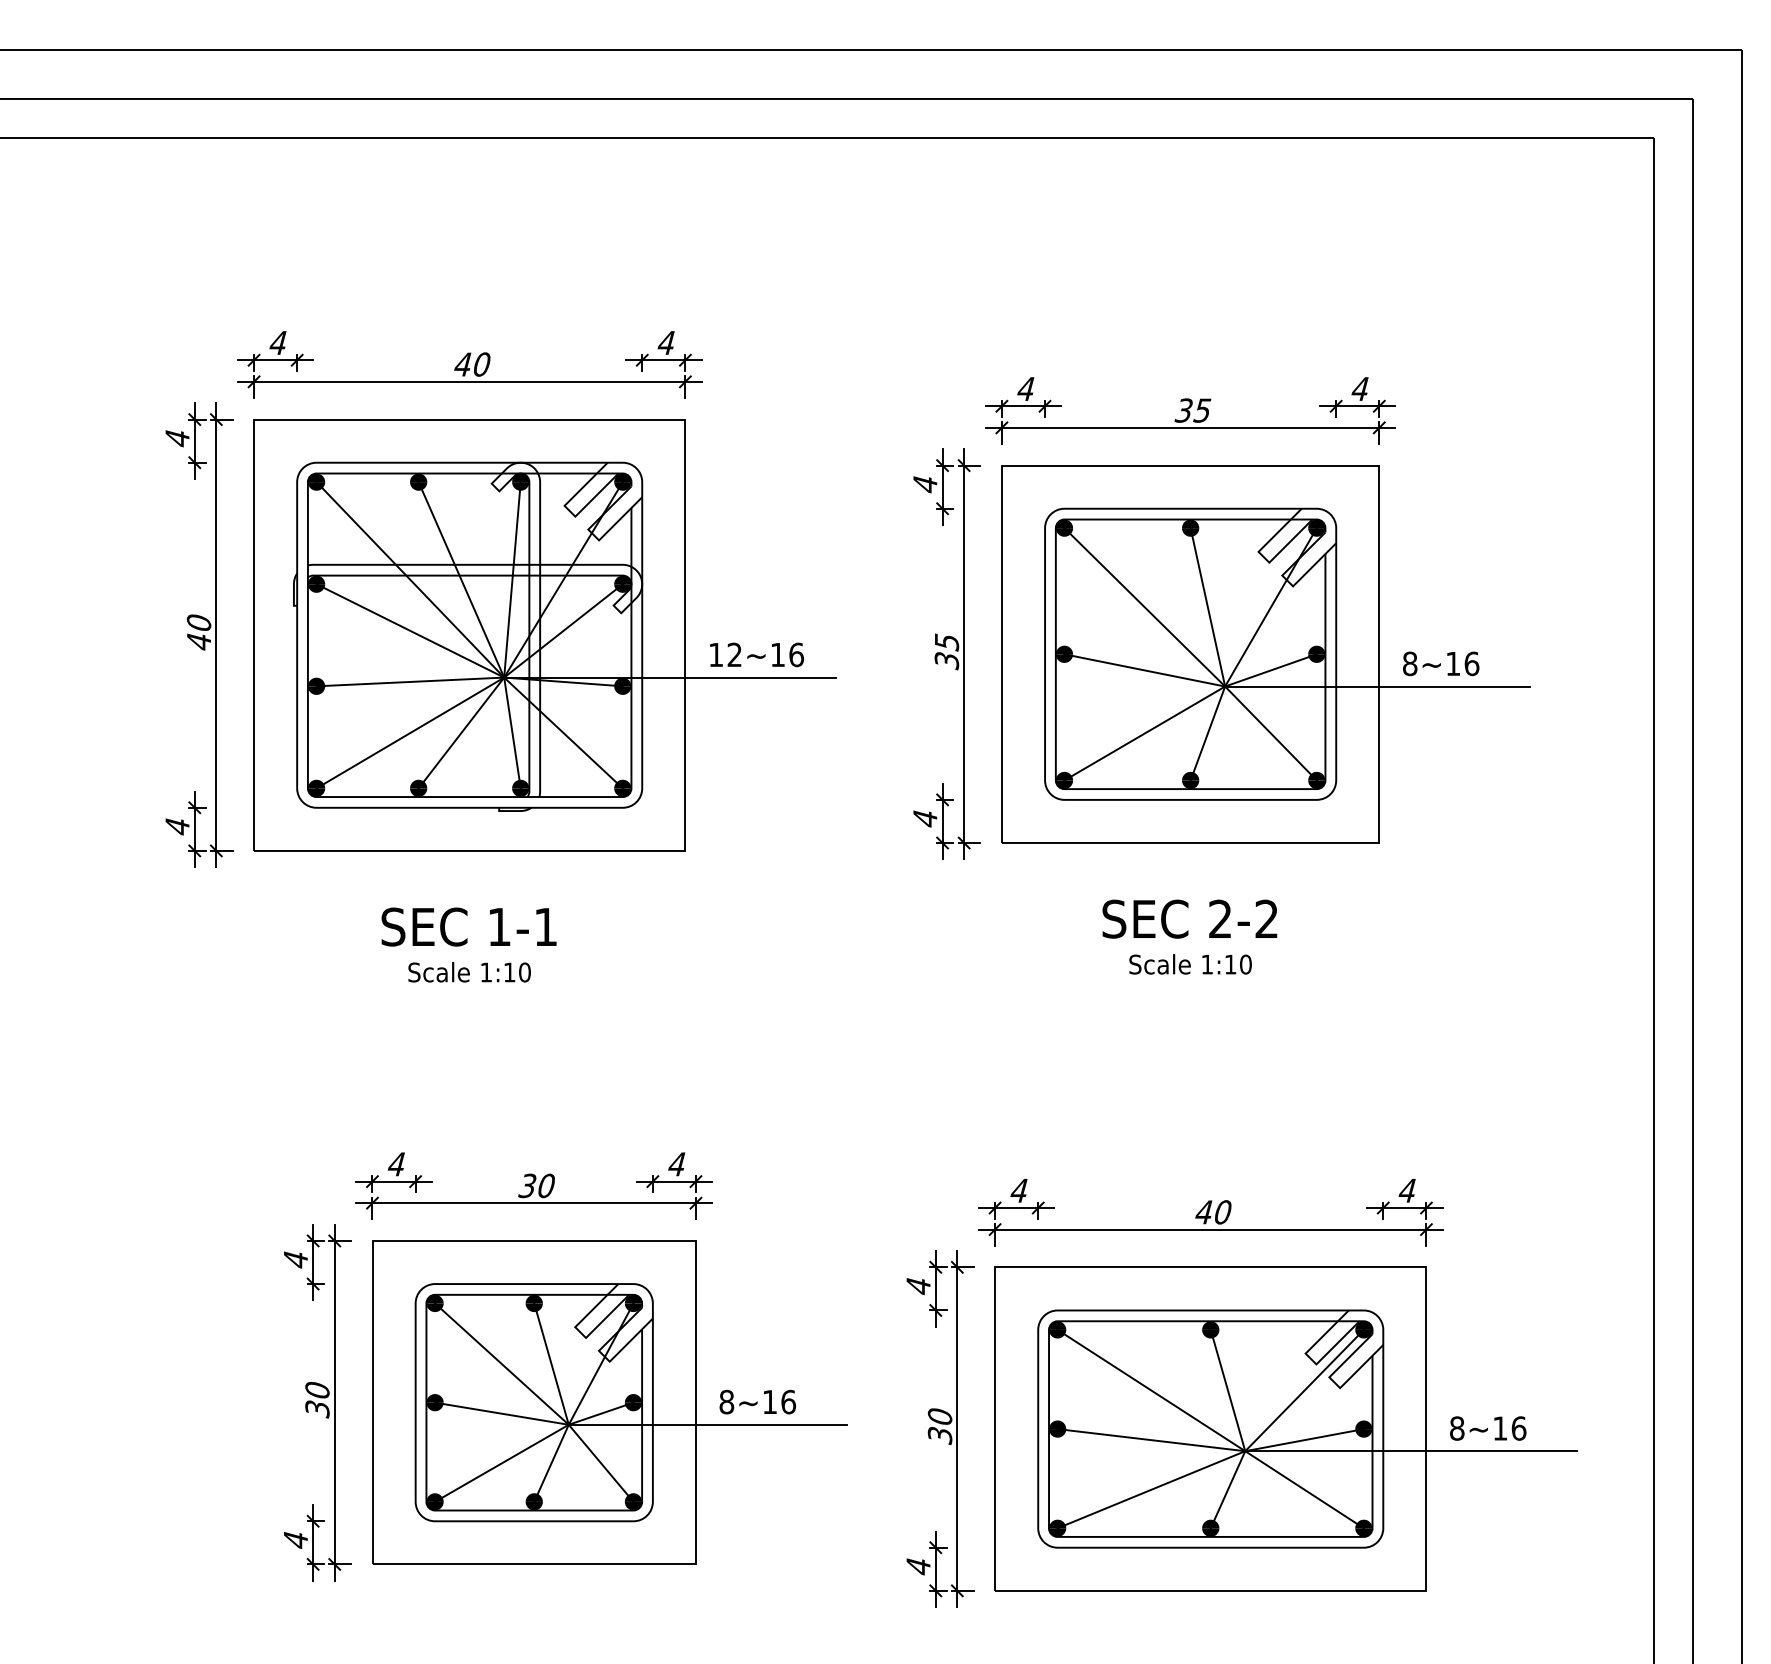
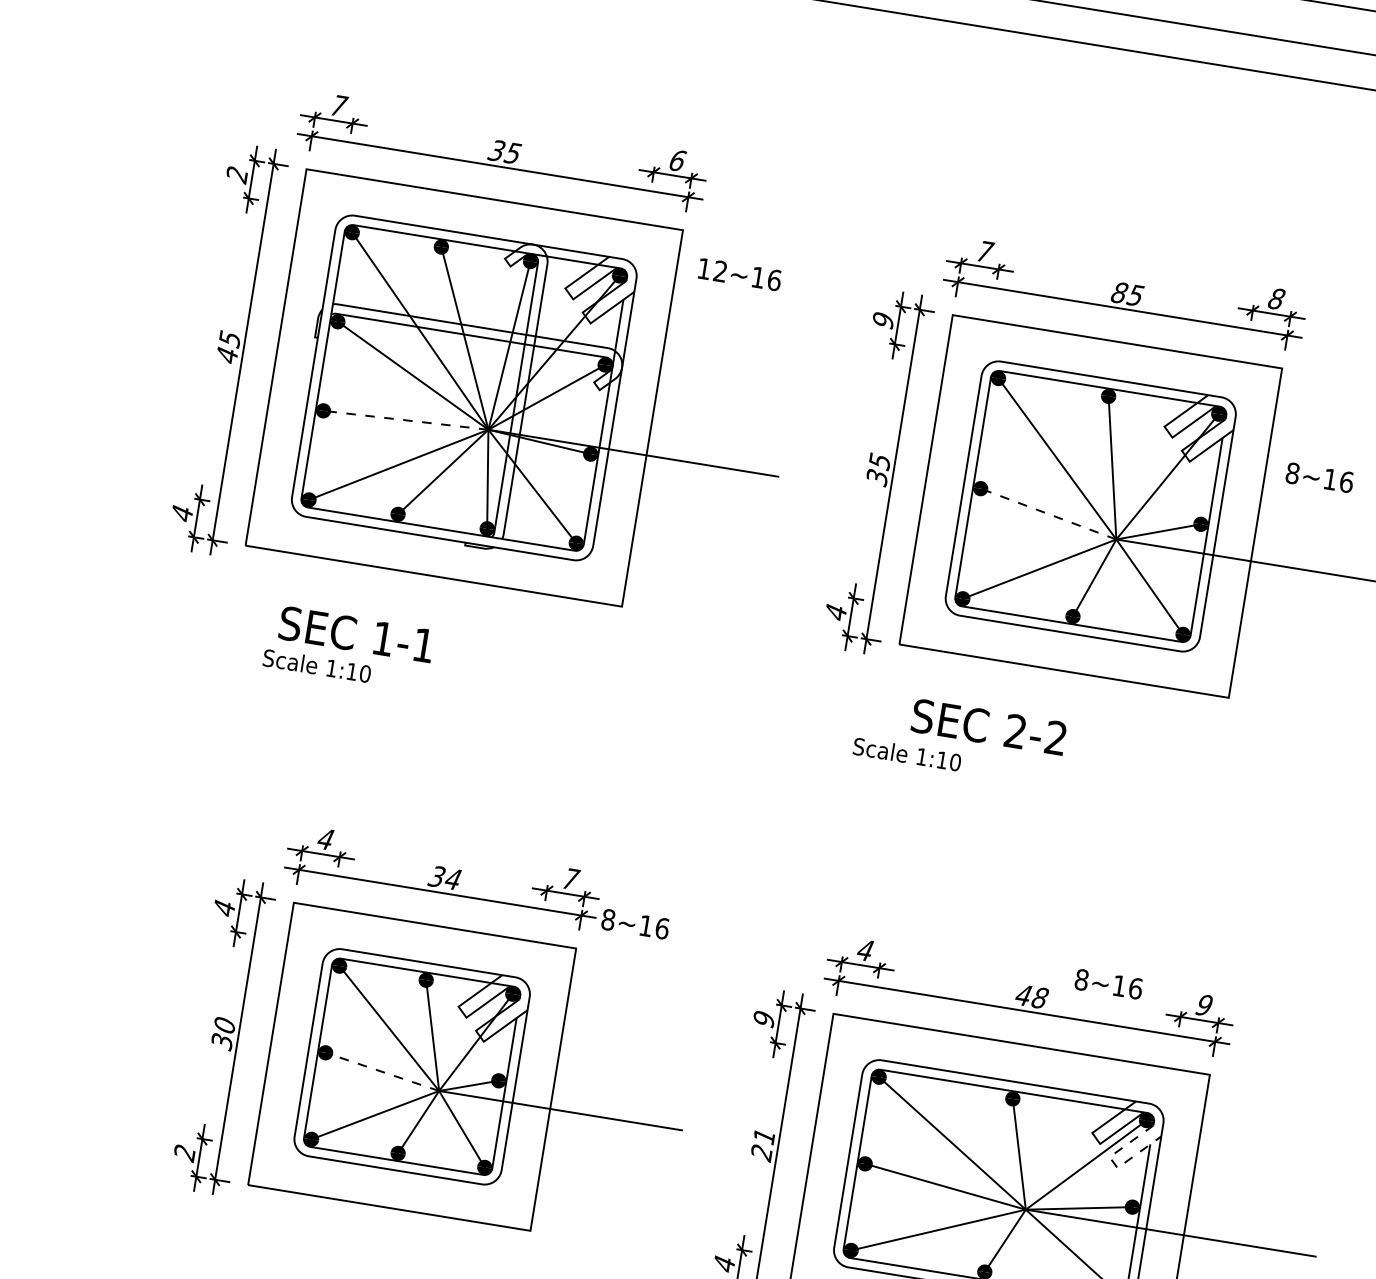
text: (278, 342) -> (338, 105), 4 -> 7
text: (666, 342) -> (677, 160), 4 -> 6
text: (471, 364) -> (504, 151), 40 -> 35
text: (1026, 388) -> (985, 251), 4 -> 7
text: (1360, 388) -> (1276, 298), 4 -> 8
text: (1183, 410) -> (1119, 292), 35 -> 85
text: (177, 438) -> (237, 174), 4 -> 2
text: (925, 484) -> (883, 320), 4 -> 9
text: (198, 623) -> (229, 339), 40 -> 45
text: (756, 654) -> (739, 274), moved
text: (1441, 663) -> (1320, 477), moved
line: (1144, 670) -> (1048, 514), solid -> dashed
line: (410, 681) -> (406, 419), solid -> dashed
text: (1189, 918) -> (988, 726), moved
text: (468, 926) -> (356, 633), moved
text: (1190, 964) -> (907, 754), moved
text: (469, 972) -> (316, 666), moved
text: (677, 1164) -> (570, 879), 4 -> 7
text: (545, 1185) -> (452, 878), 30 -> 34
text: (1407, 1190) -> (1204, 1005), 4 -> 9
text: (1222, 1212) -> (1039, 998), 40 -> 48
text: (918, 1286) -> (763, 1019), 4 -> 9
line: (1334, 1382) -> (1113, 1162), solid -> dashed
text: (757, 1401) -> (635, 923), moved
line: (501, 1413) -> (382, 1071), solid -> dashed
text: (939, 1426) -> (762, 1144), 30 -> 21
text: (1488, 1428) -> (1109, 984), moved
text: (295, 1540) -> (184, 1153), 4 -> 2

